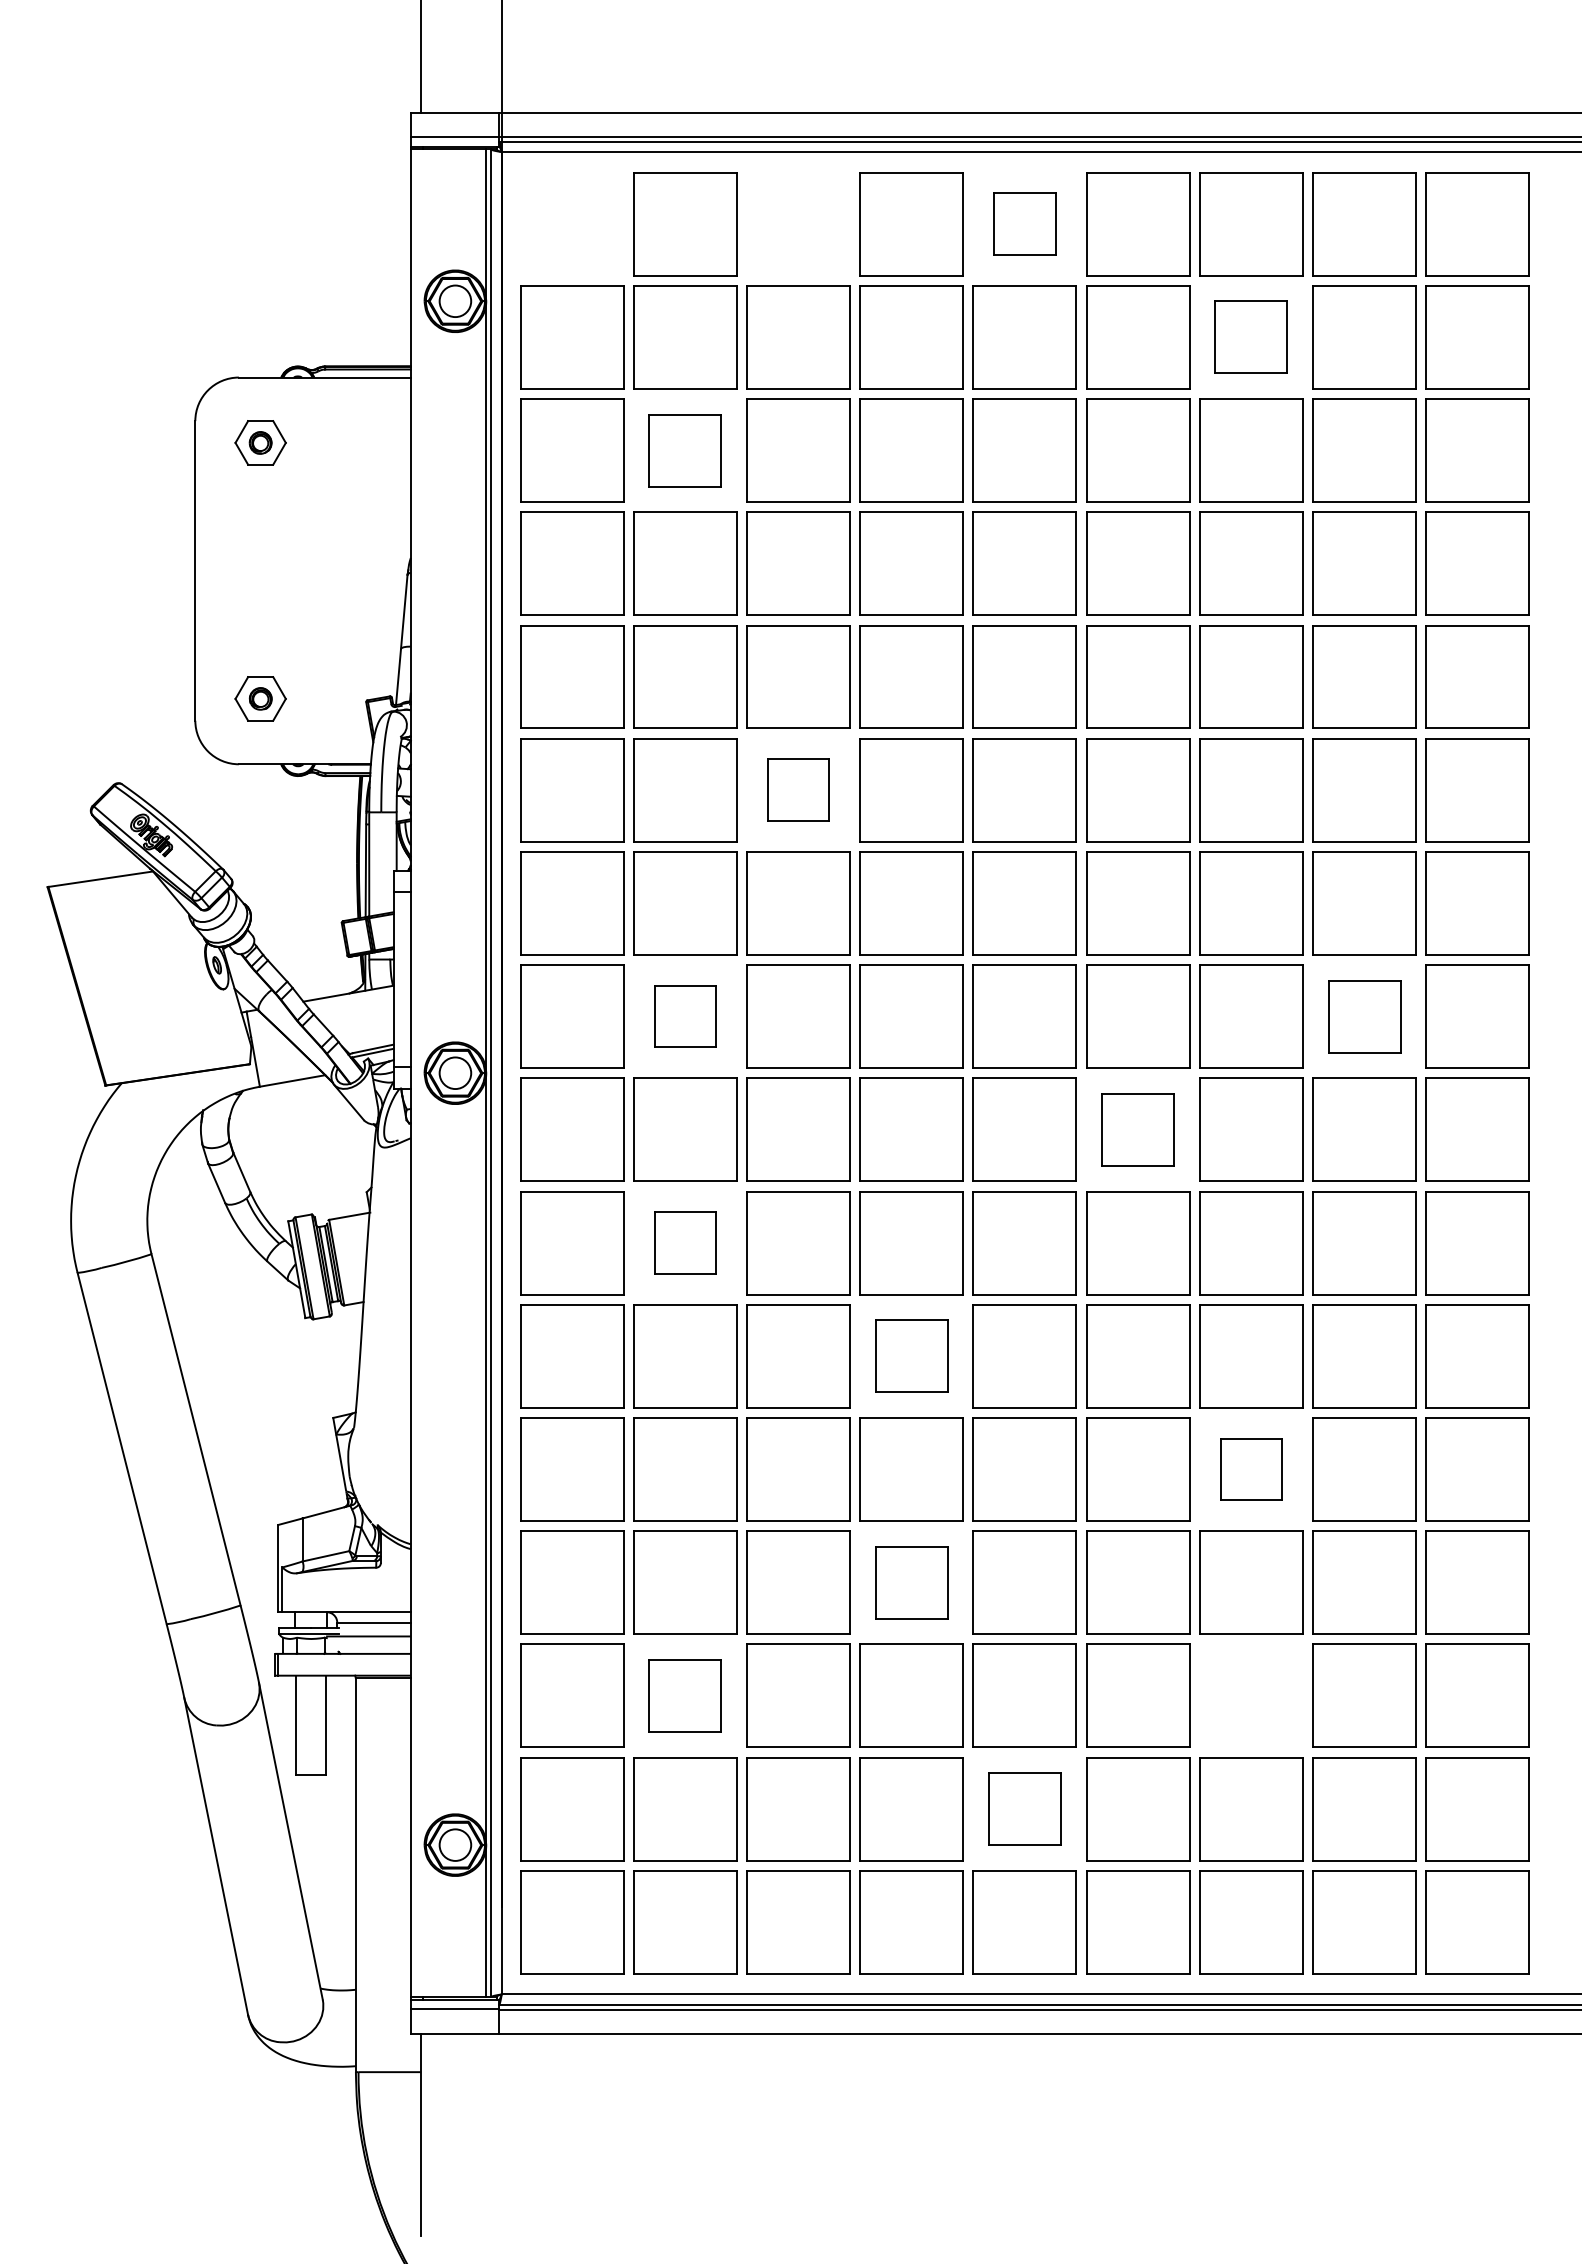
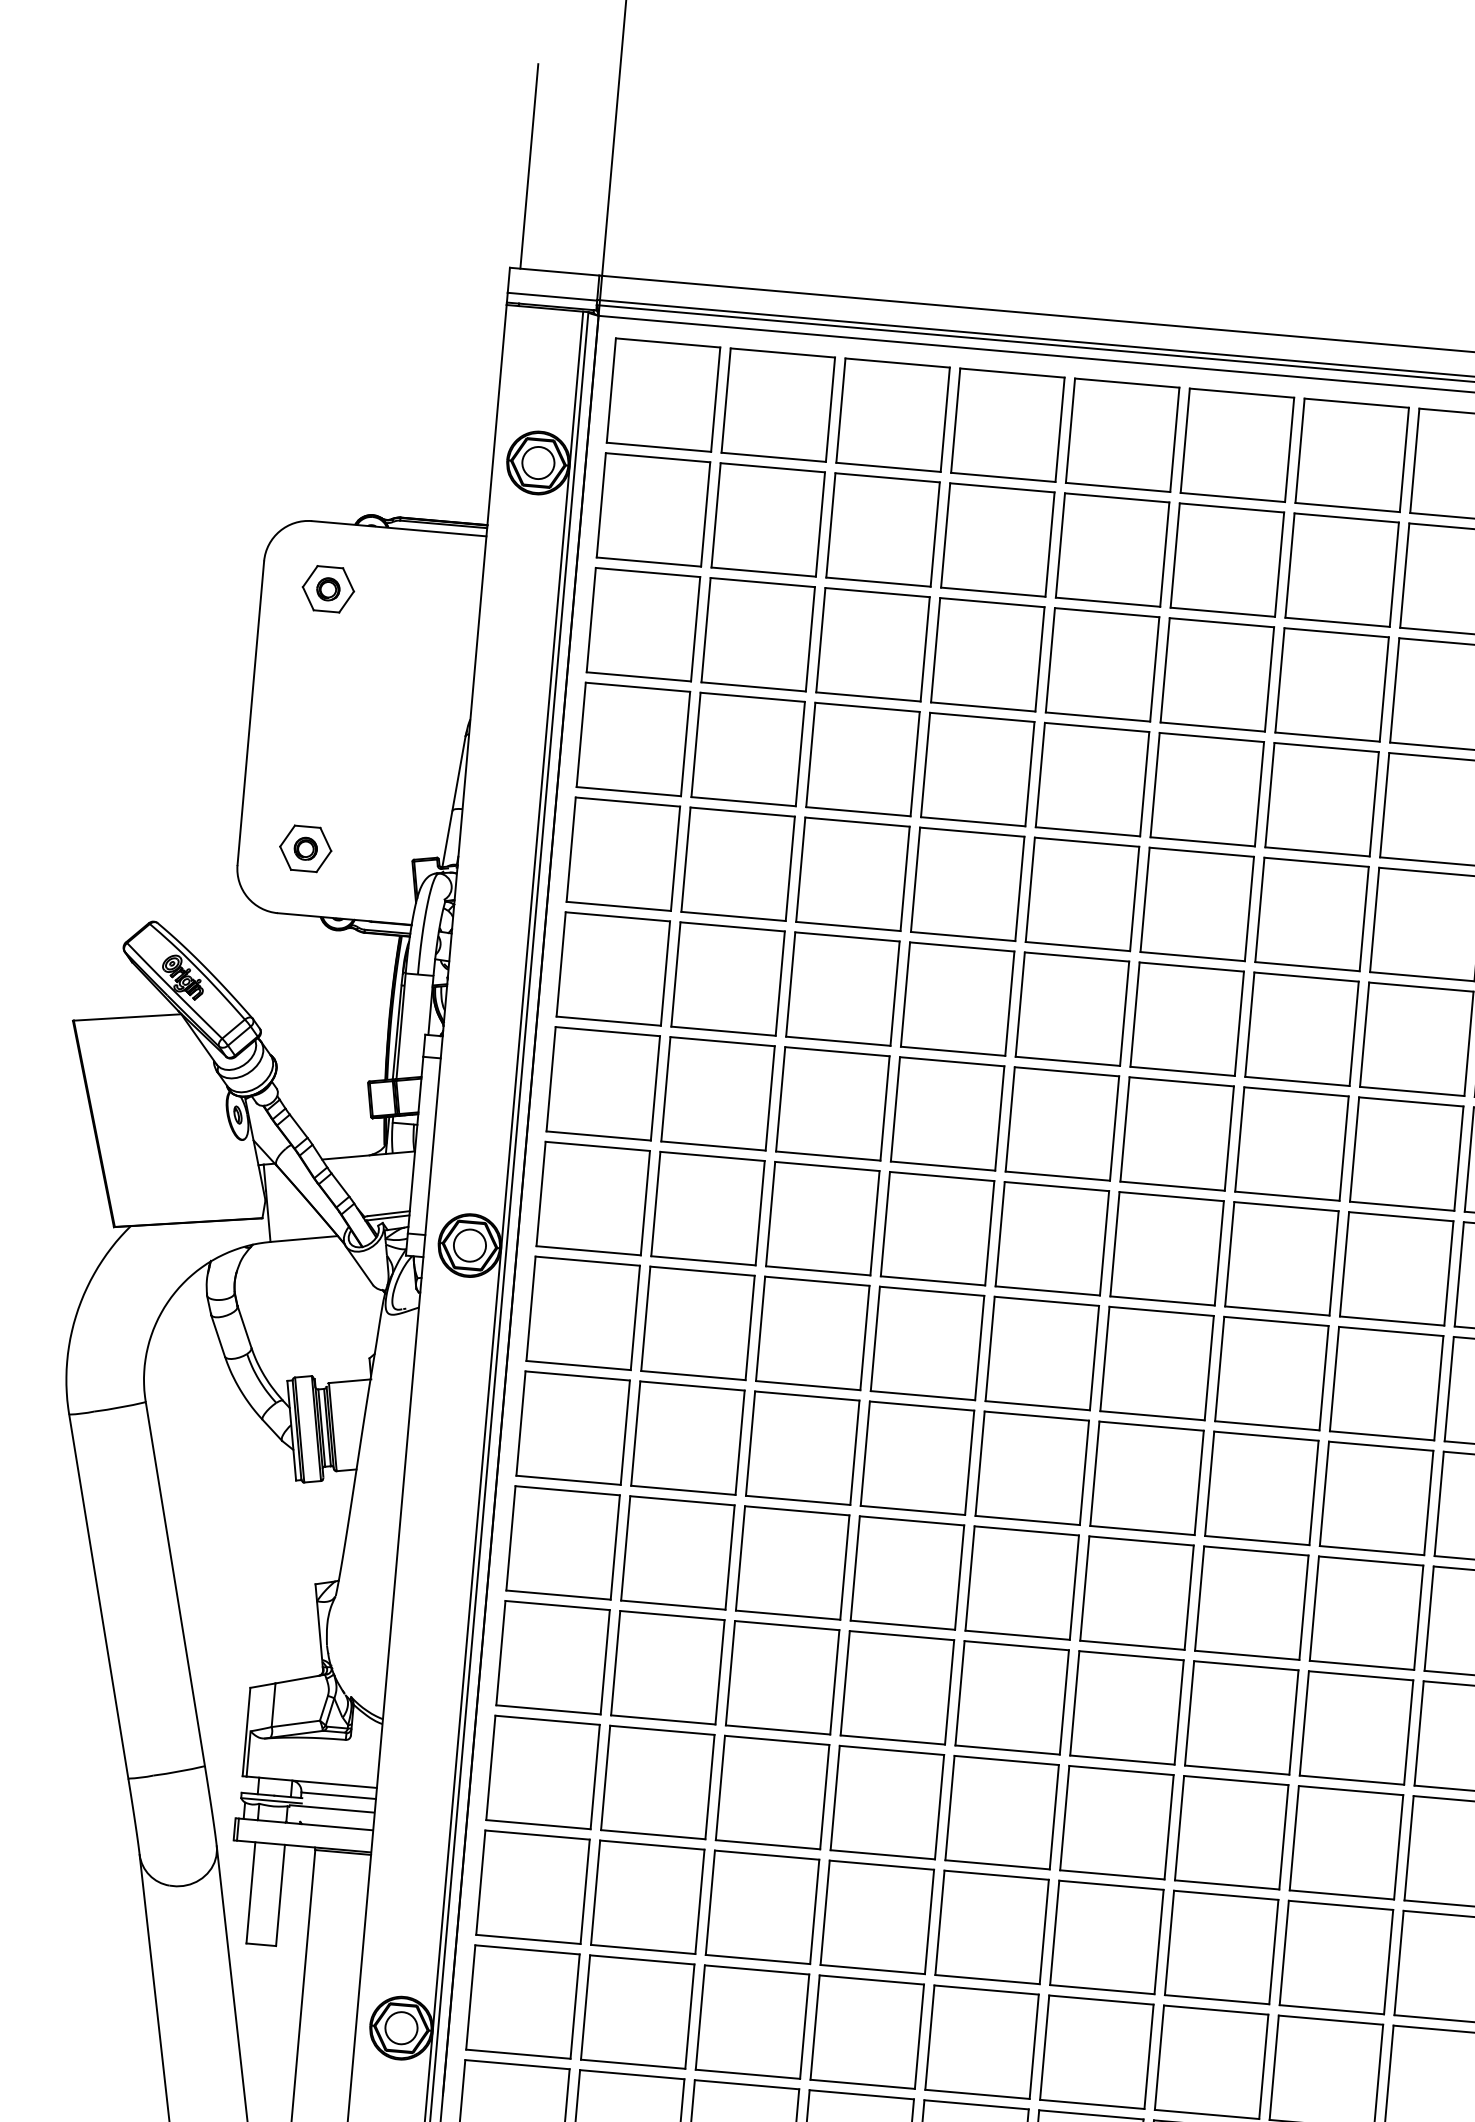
part: (572, 224) -> (663, 395), added
part: (798, 224) -> (893, 415), added
part: (1024, 224) -> (1122, 435), size x1.67
part: (1251, 337) -> (1342, 570), size x1.43
part: (685, 450) -> (758, 634), size x1.43
part: (798, 790) -> (842, 989), size x1.67
part: (685, 1016) -> (708, 1208), size x1.67
part: (1364, 1016) -> (1396, 1268), size x1.43
part: (1138, 1129) -> (1157, 1363), size x1.43
part: (685, 1243) -> (688, 1438), size x1.67
part: (911, 1356) -> (907, 1573), size x1.43
part: (1251, 1469) -> (1241, 1717), size x1.67
part: (911, 1582) -> (887, 1802), size x1.43
part: (685, 1695) -> (648, 1896), size x1.43
part: (1251, 1695) -> (1221, 1947), added
part: (1024, 1809) -> (981, 2042), size x1.43

